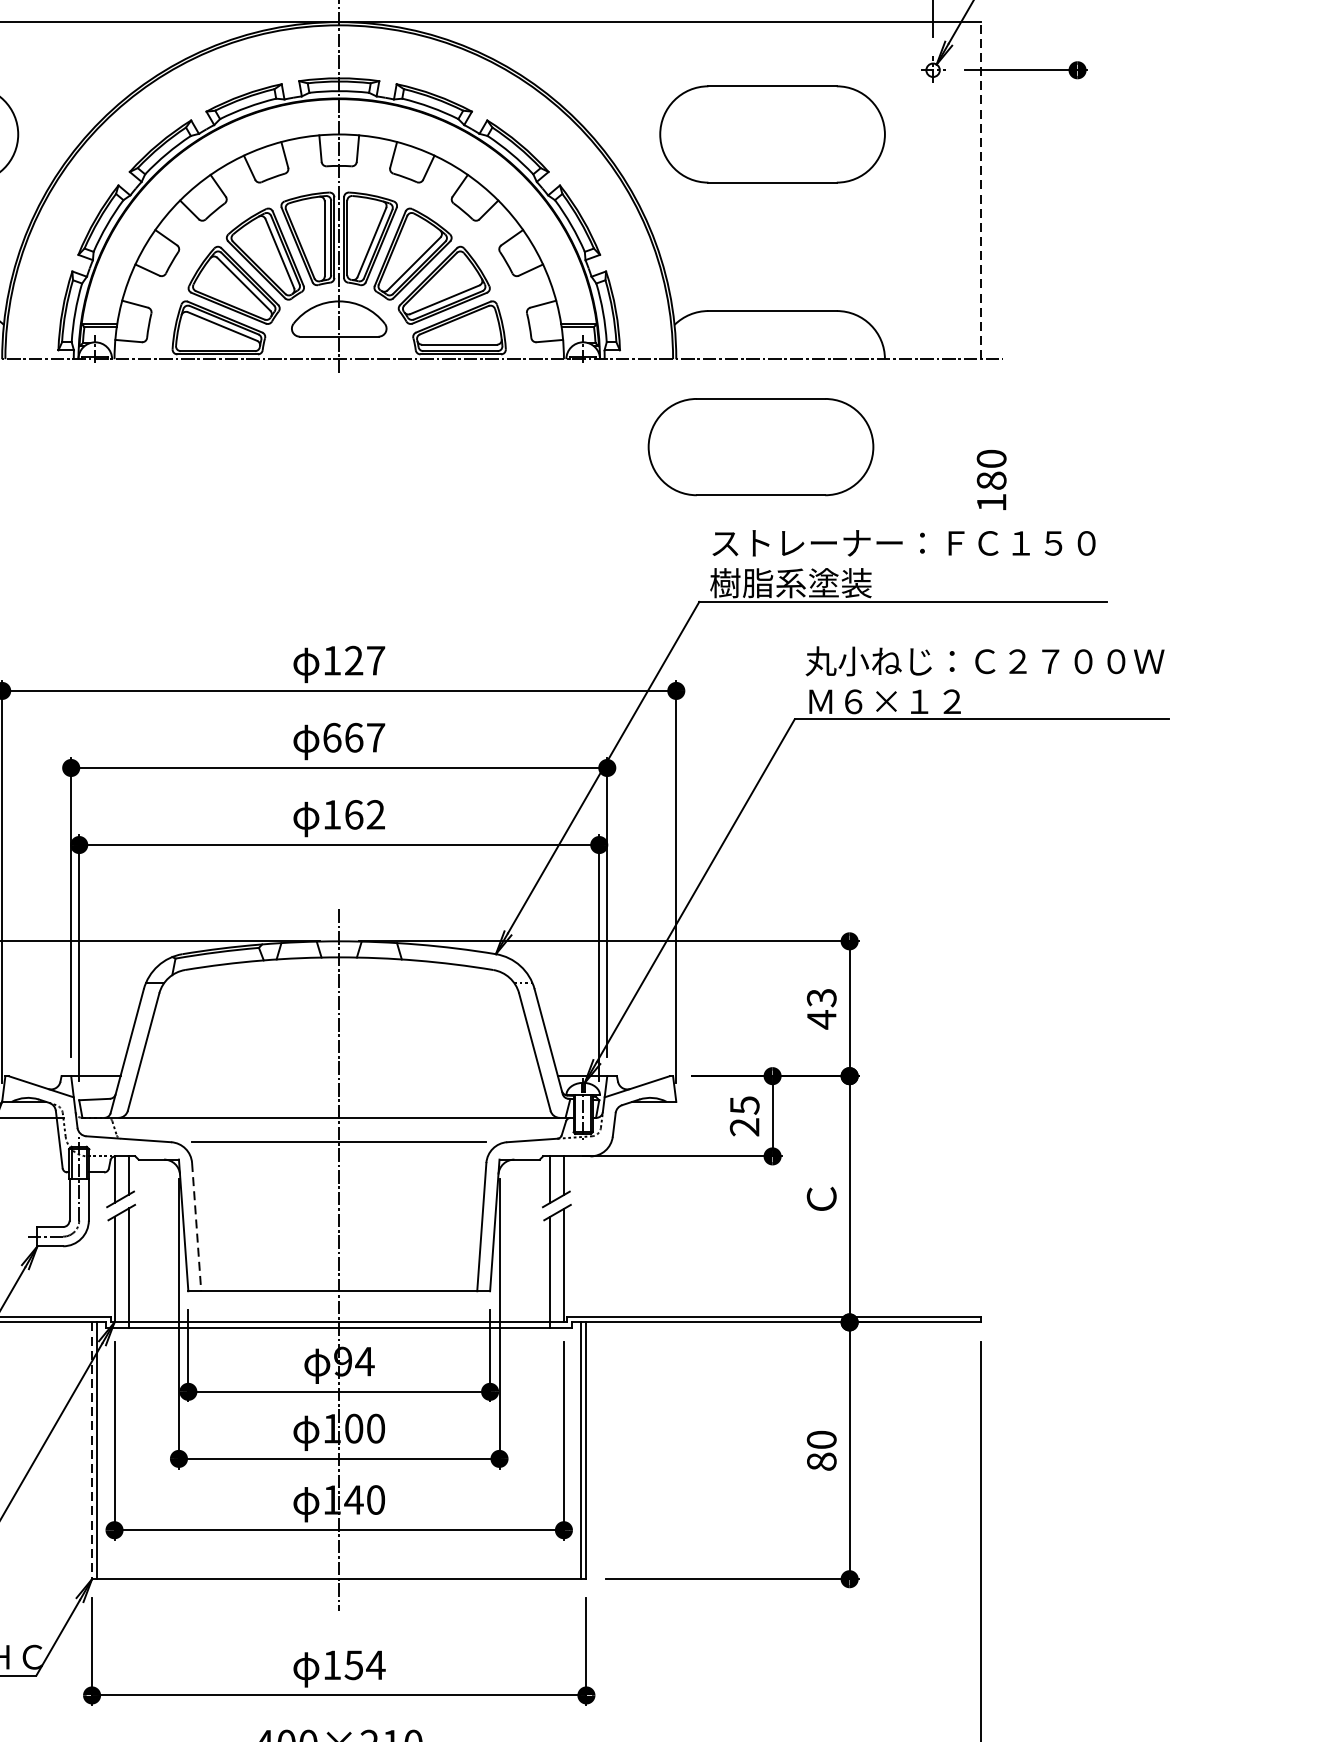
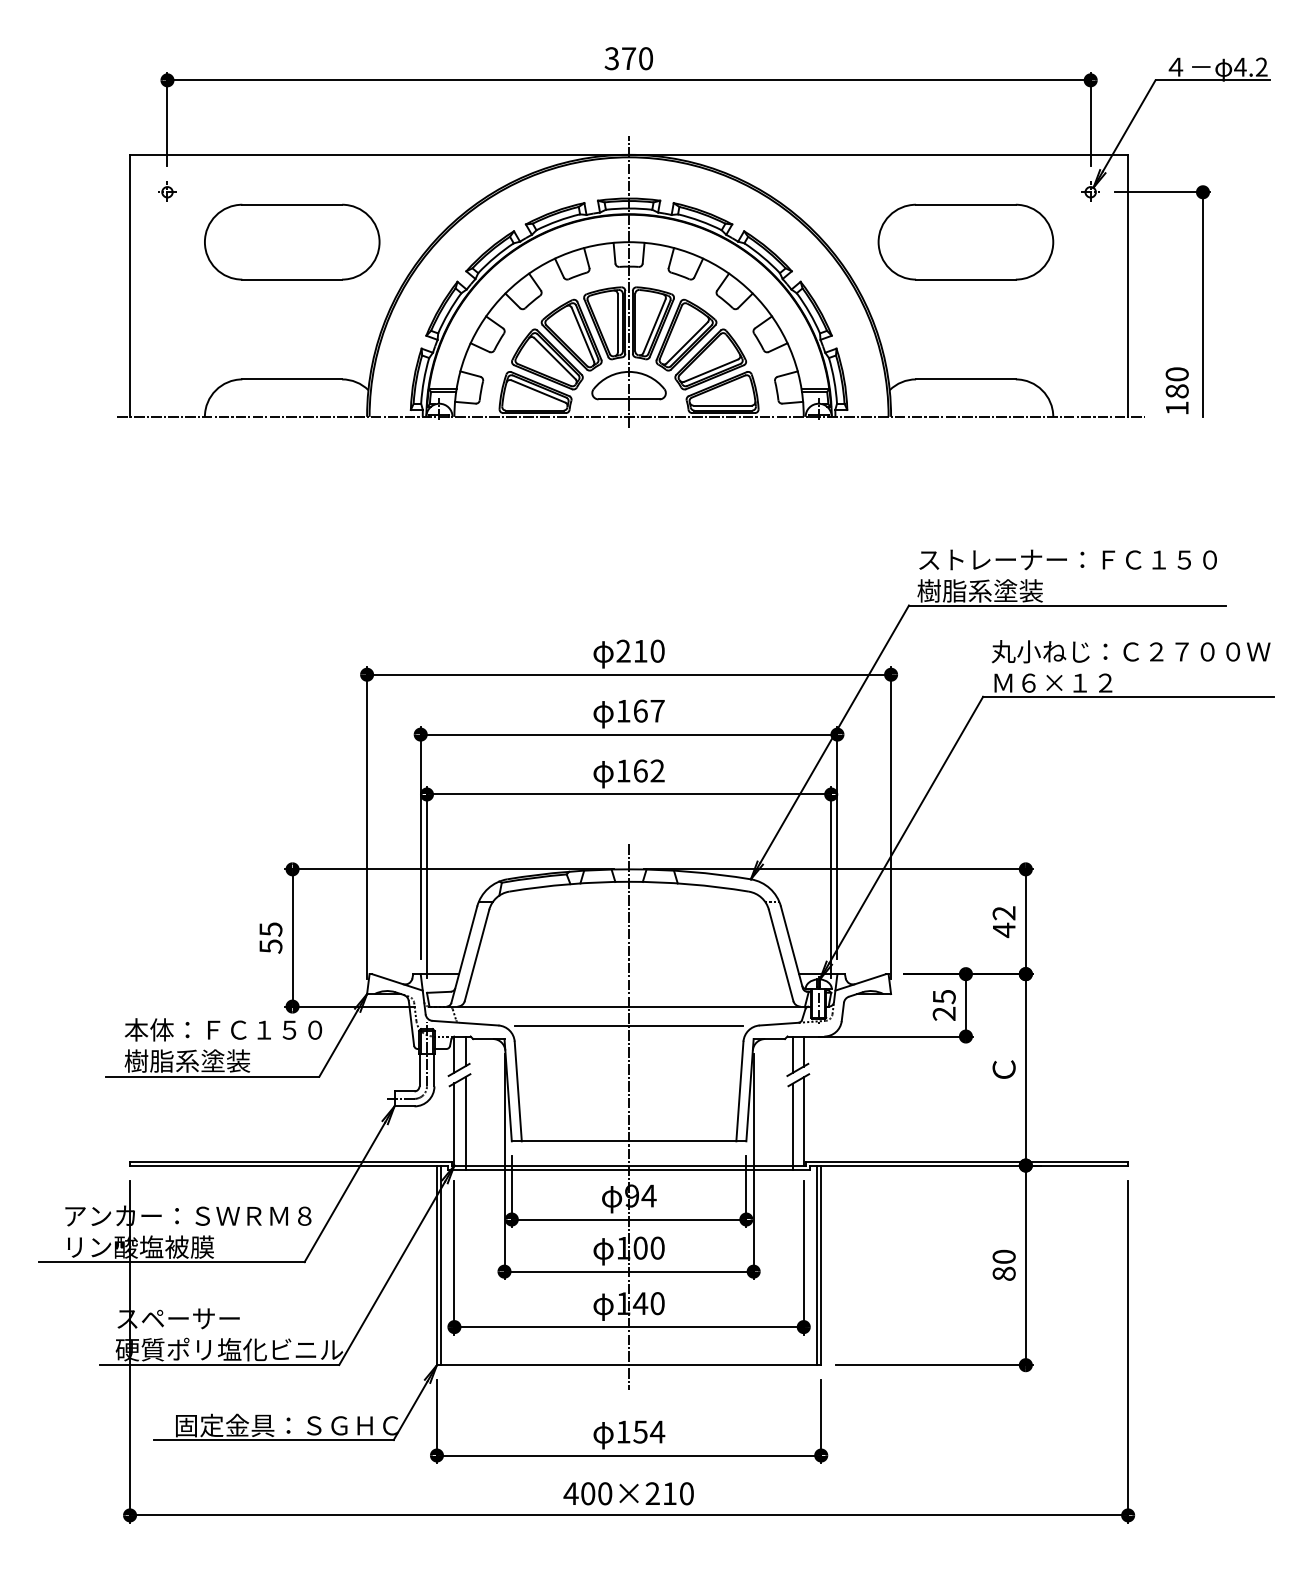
line: (981, 190) -> (1128, 285), dashed -> solid
line: (1076, 214) -> (1202, 304), added
part: (760, 446) -> (956, 484), removed
text: (990, 479) -> (1176, 390), moved
text: (353, 659) -> (640, 650), 127 -> 210
text: (332, 736) -> (623, 710), 667 -> 167
text: (822, 998) -> (1004, 913), 43 -> 42
line: (196, 1227) -> (518, 1091), dashed -> solid
line: (91, 1450) -> (436, 1265), dashed -> solid

